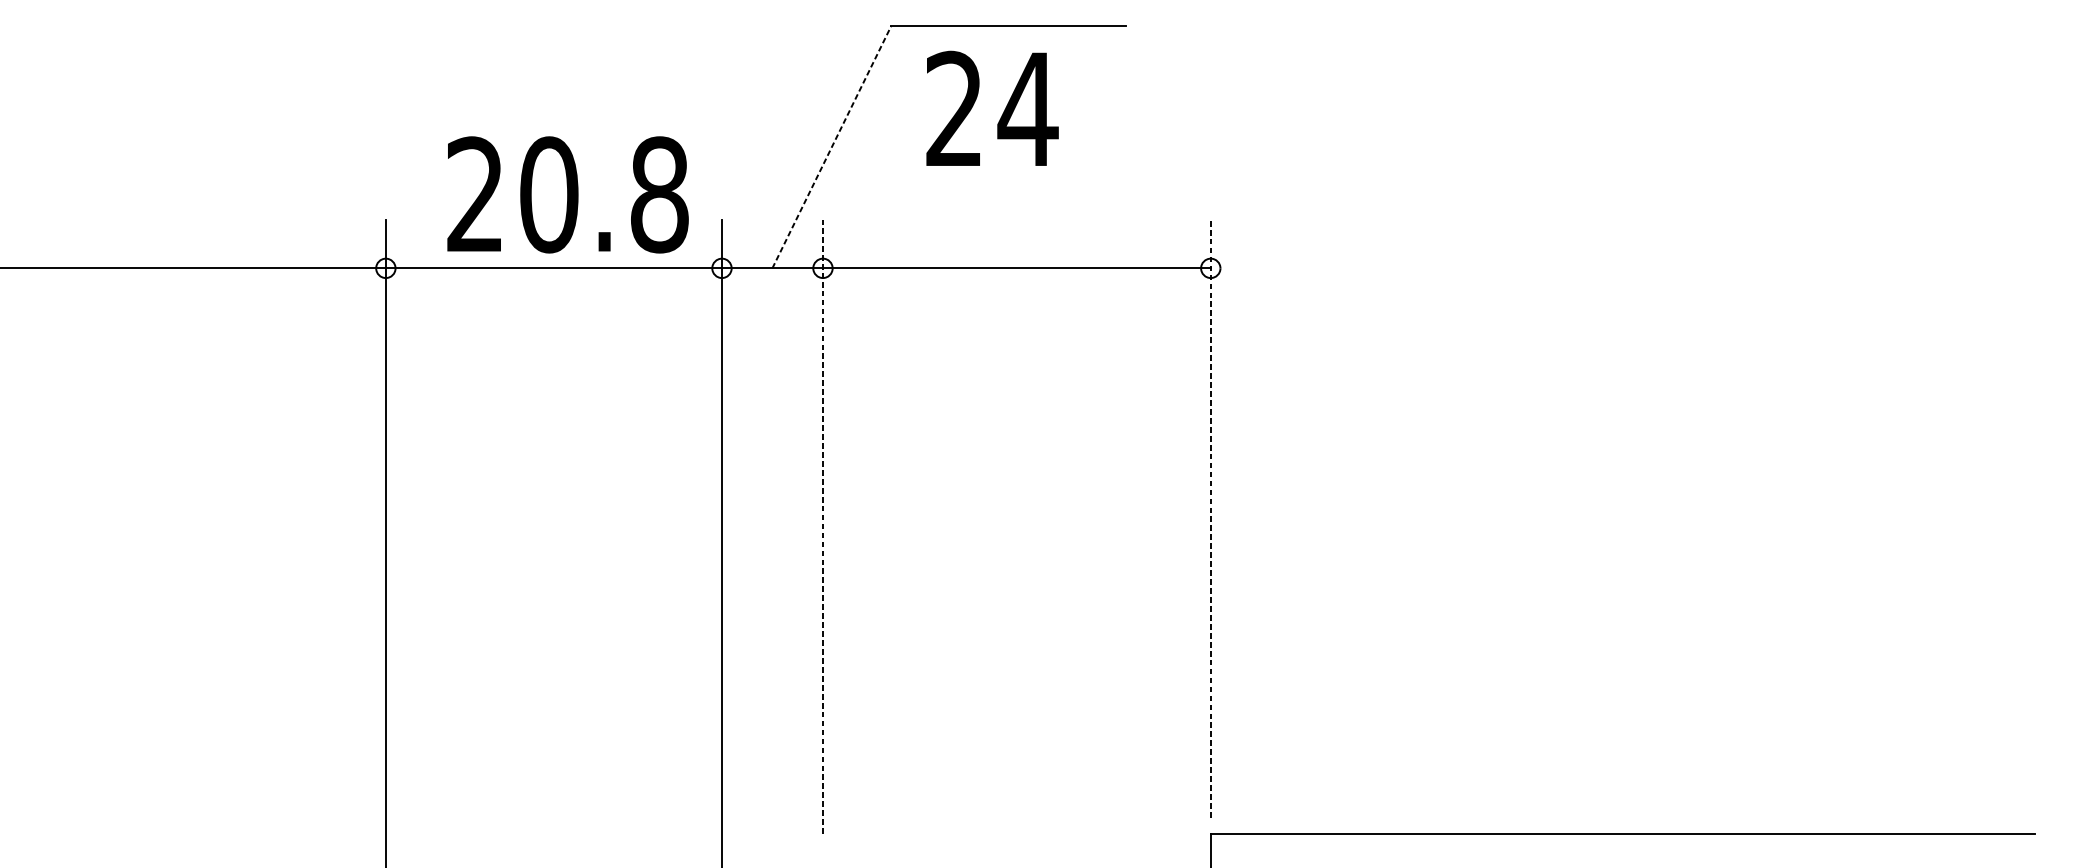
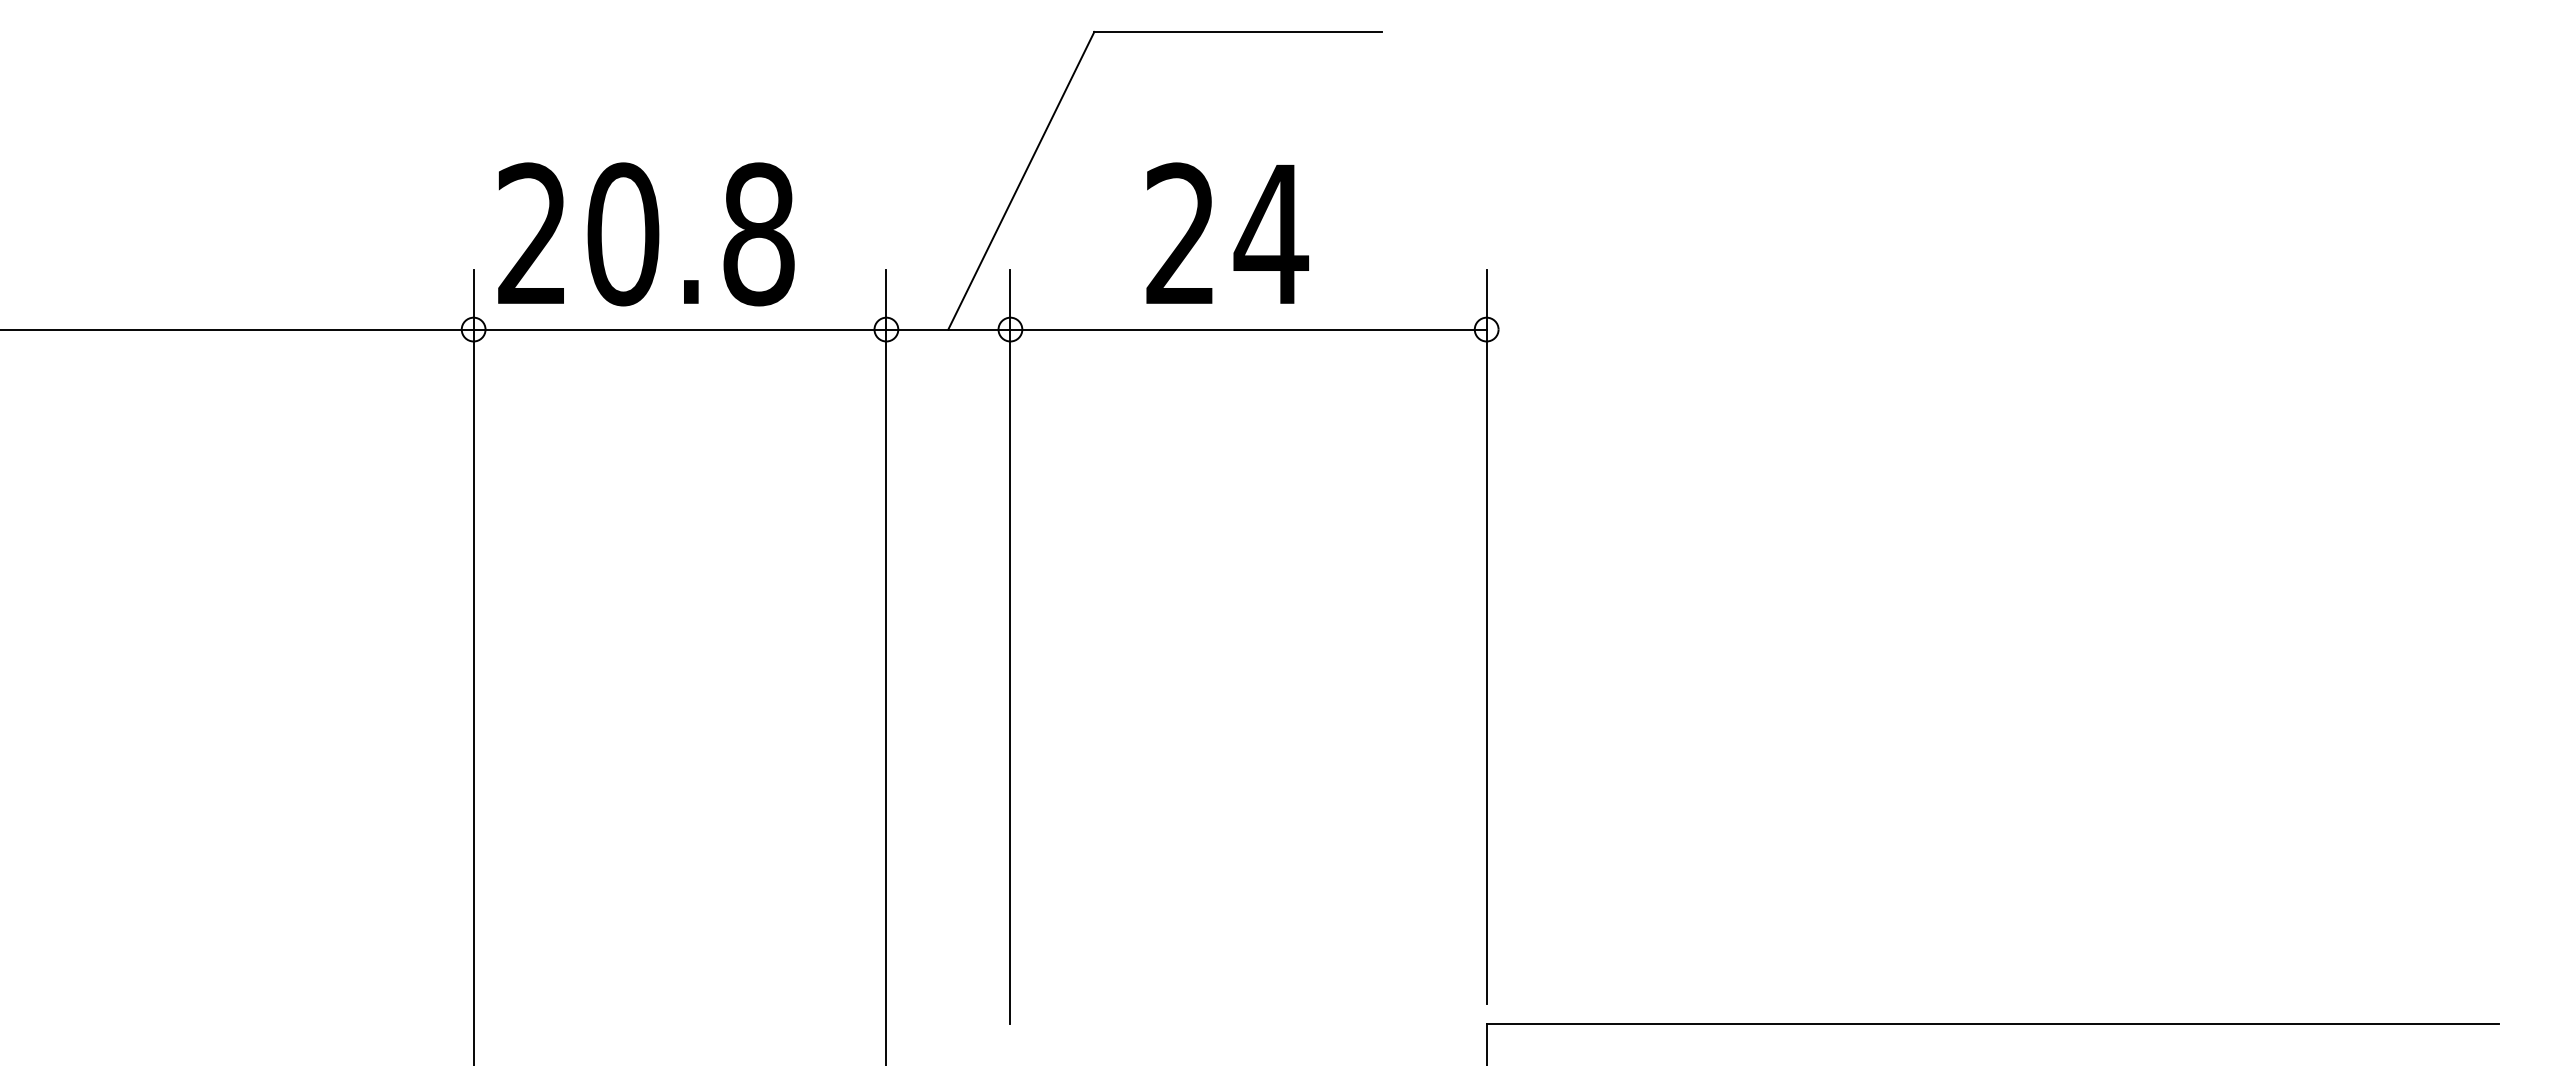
text: (992, 107) -> (1227, 232), moved
line: (831, 146) -> (1021, 180), dashed -> solid
text: (568, 195) -> (646, 234), moved
line: (1210, 518) -> (1486, 636), dashed -> solid
line: (823, 526) -> (1010, 646), dashed -> solid

